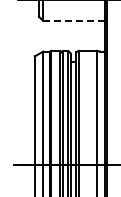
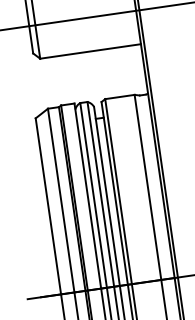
line: (74, 20) -> (91, 51), dashed -> solid

